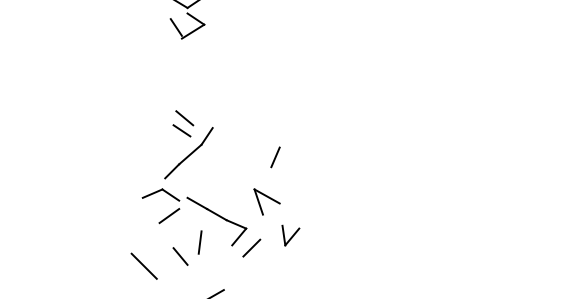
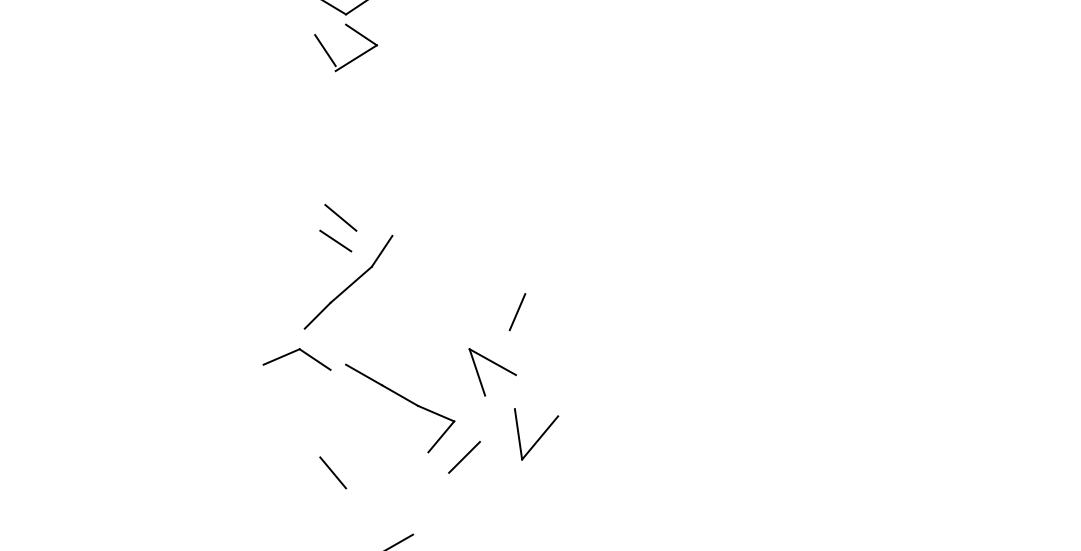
line: (275, 157) -> (517, 312), moved
line: (169, 216) -> (312, 399), removed
part: (290, 235) -> (535, 434), size x1.4
line: (199, 242) -> (368, 447), removed
line: (143, 265) -> (264, 489), removed

